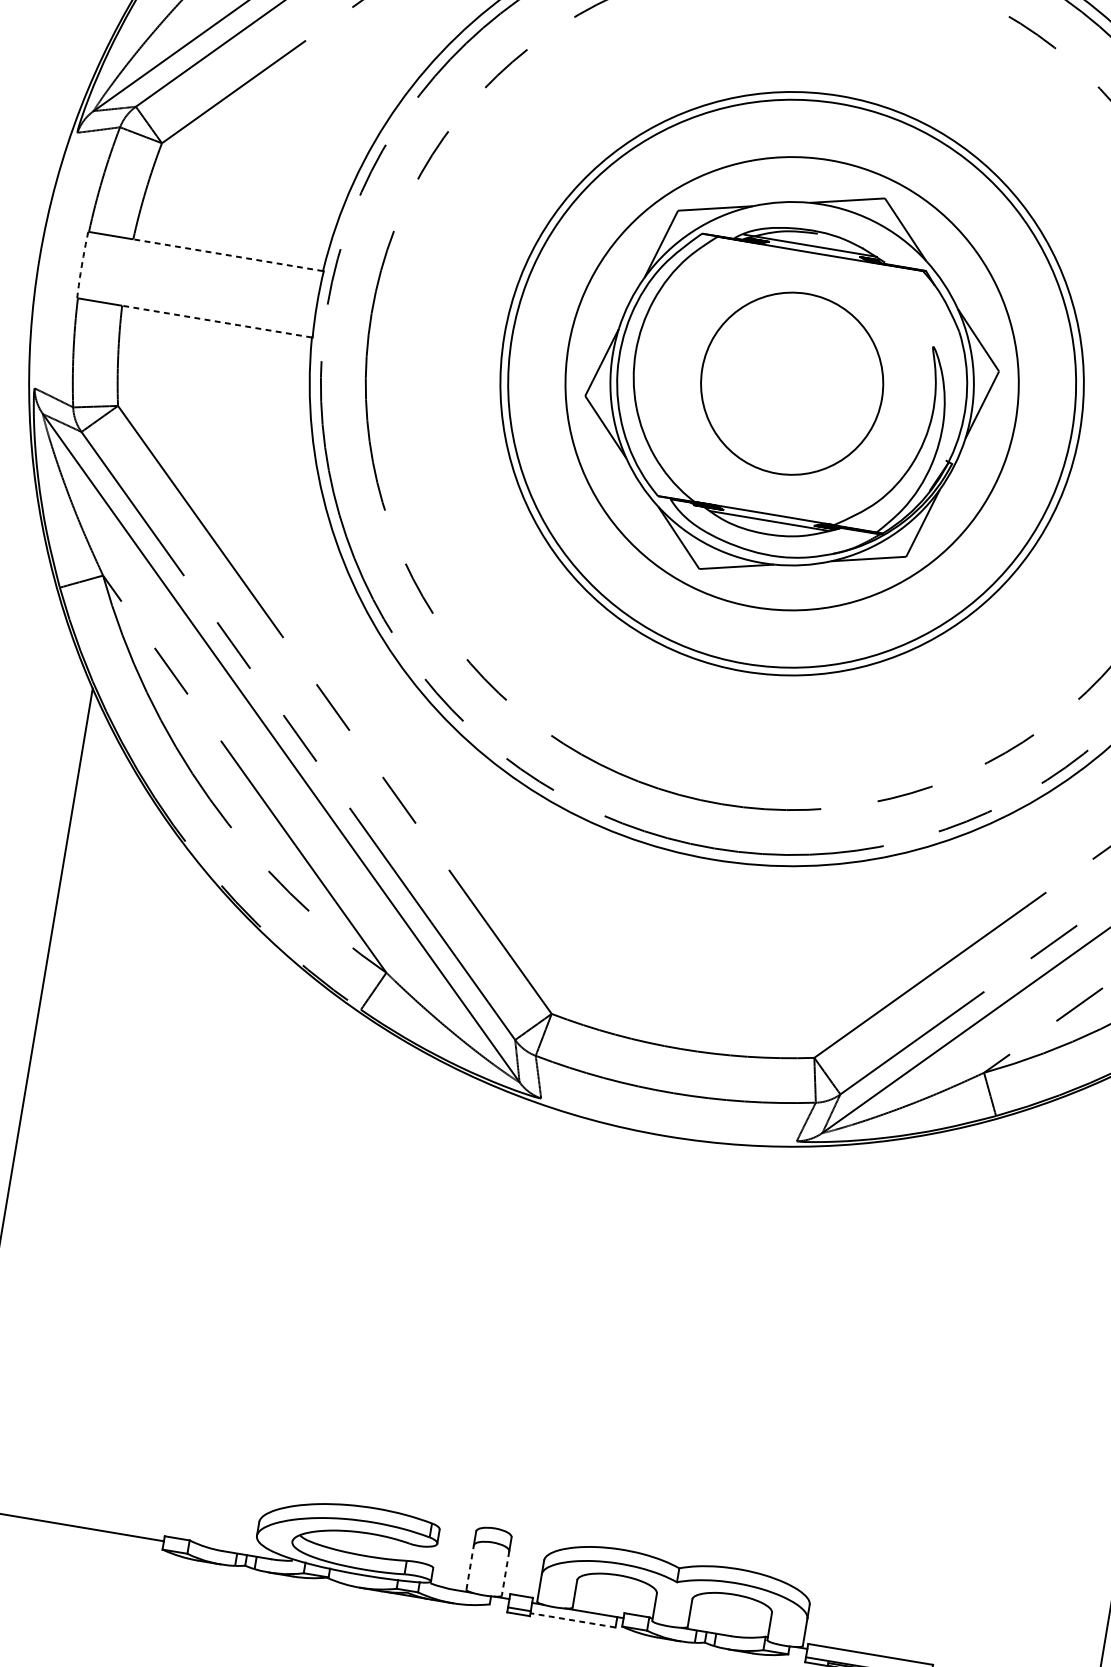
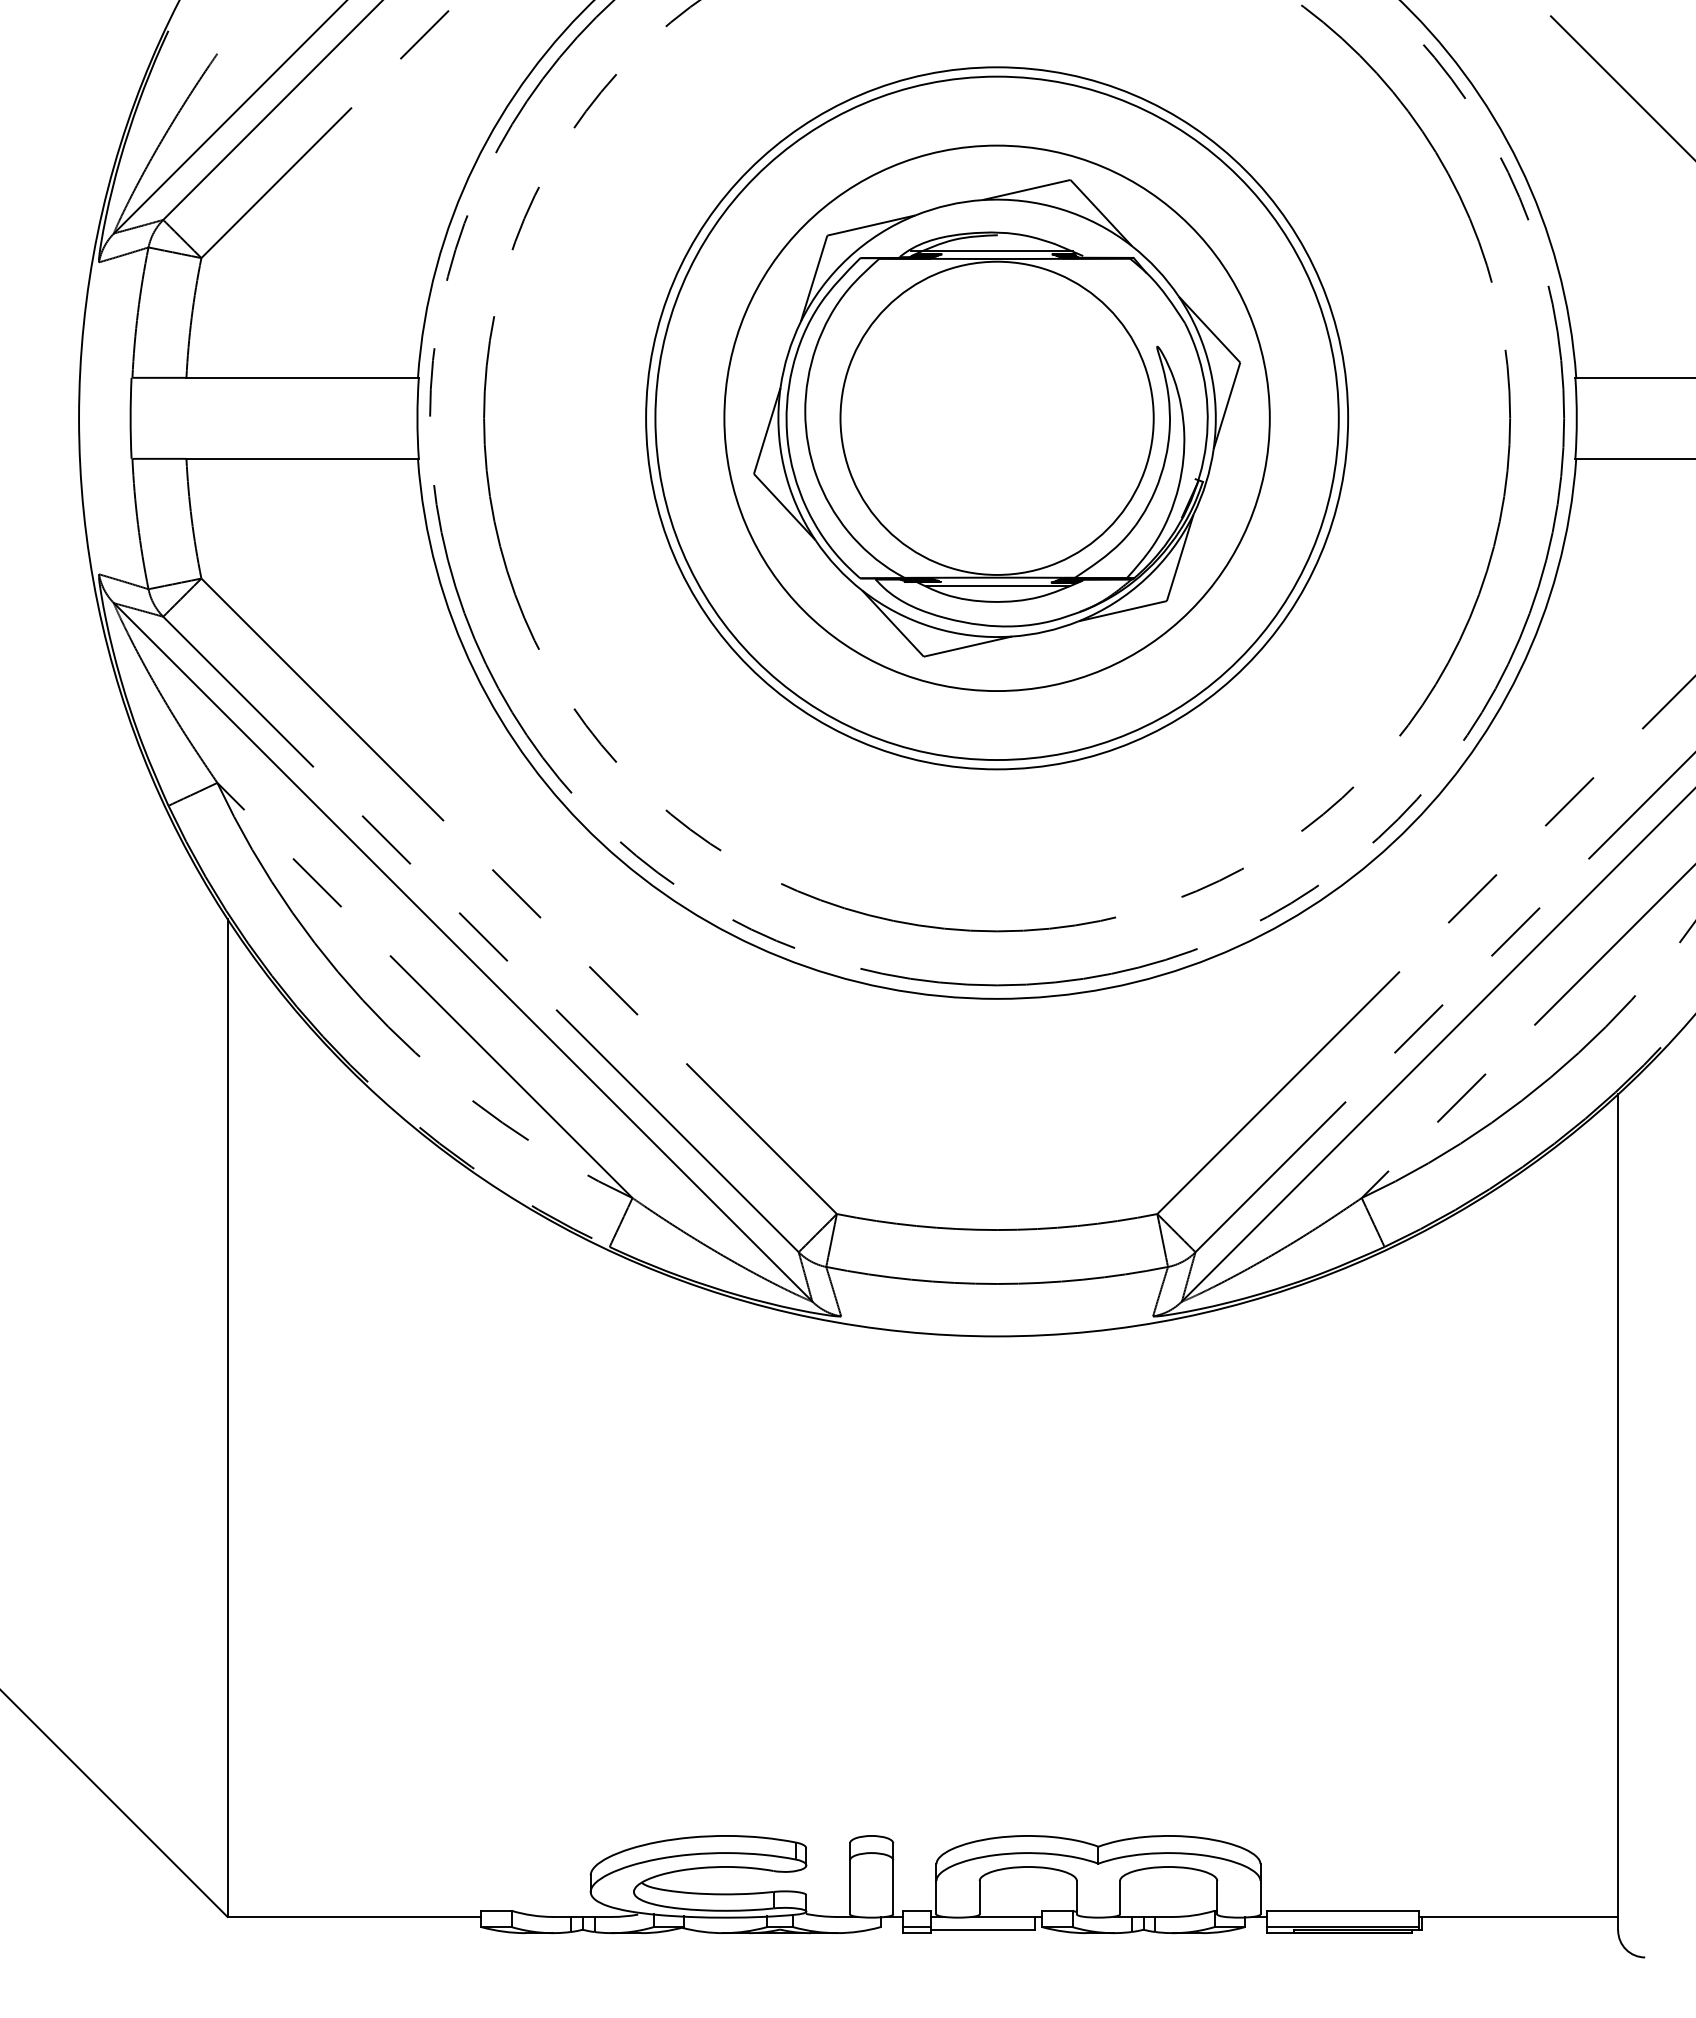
line: (228, 254) -> (302, 377), dashed -> solid
arc: (81, 265) -> (130, 418), dashed -> solid
line: (217, 321) -> (302, 458), dashed -> solid
circle: (791, 382) -> (996, 417), size x1.43
line: (470, 1566) -> (850, 1886), dashed -> solid
line: (505, 1573) -> (893, 1887), dashed -> solid
line: (572, 1620) -> (982, 1929), dashed -> solid

